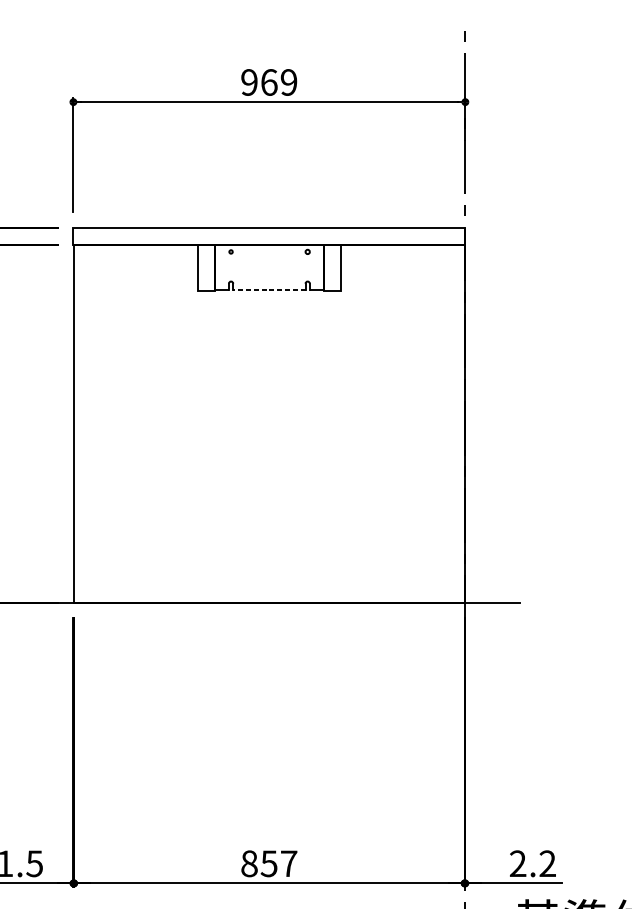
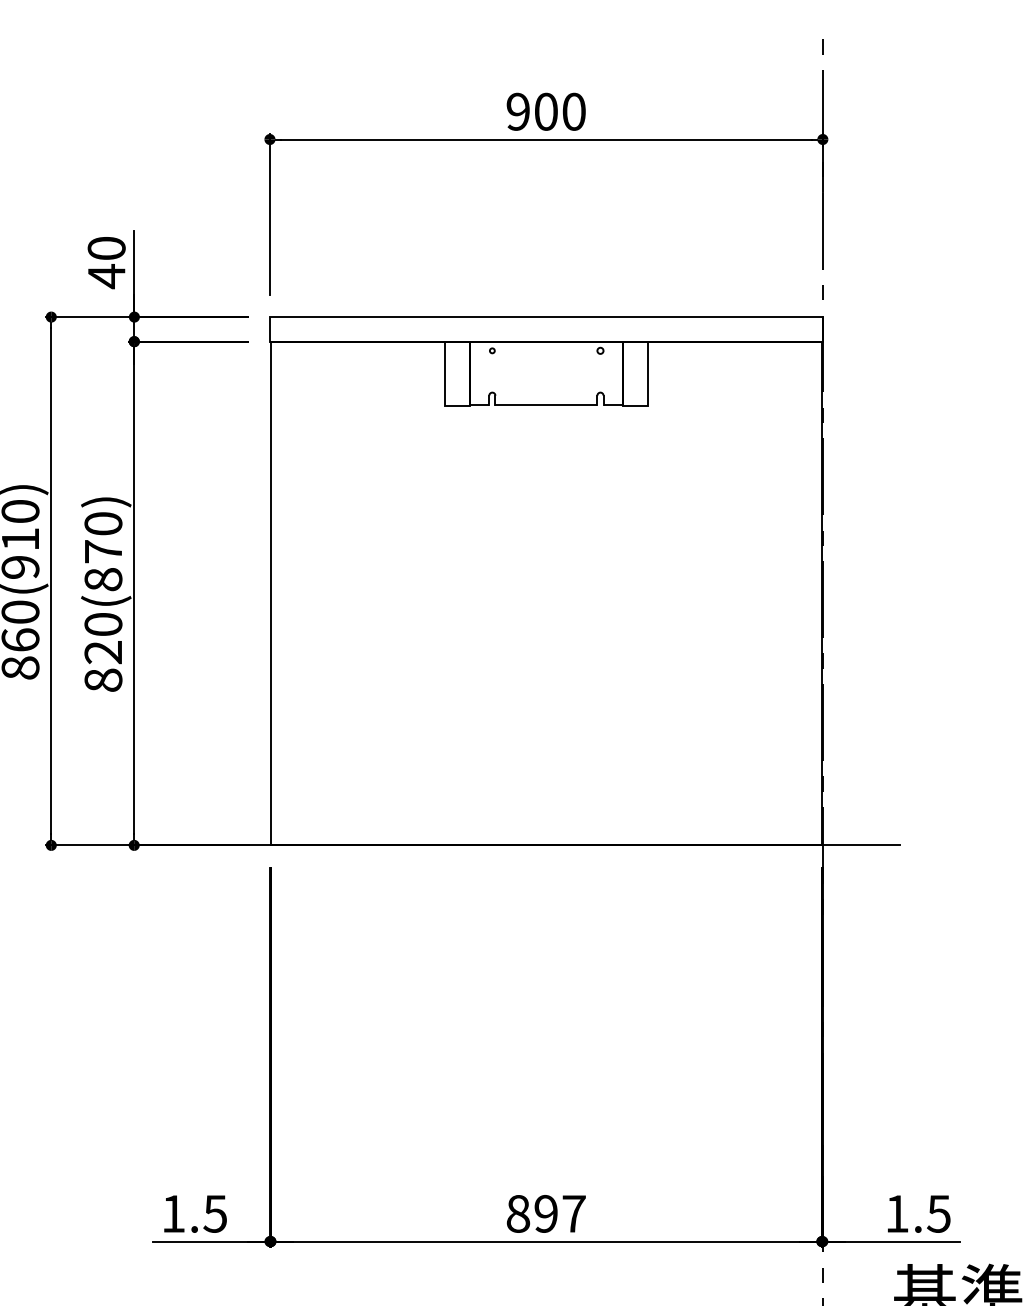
text: (279, 82) -> (560, 111), 969 -> 900
line: (269, 289) -> (546, 404), dashed -> solid
text: (268, 863) -> (545, 1213), 857 -> 897
text: (532, 863) -> (917, 1213), 2.2 -> 1.5

